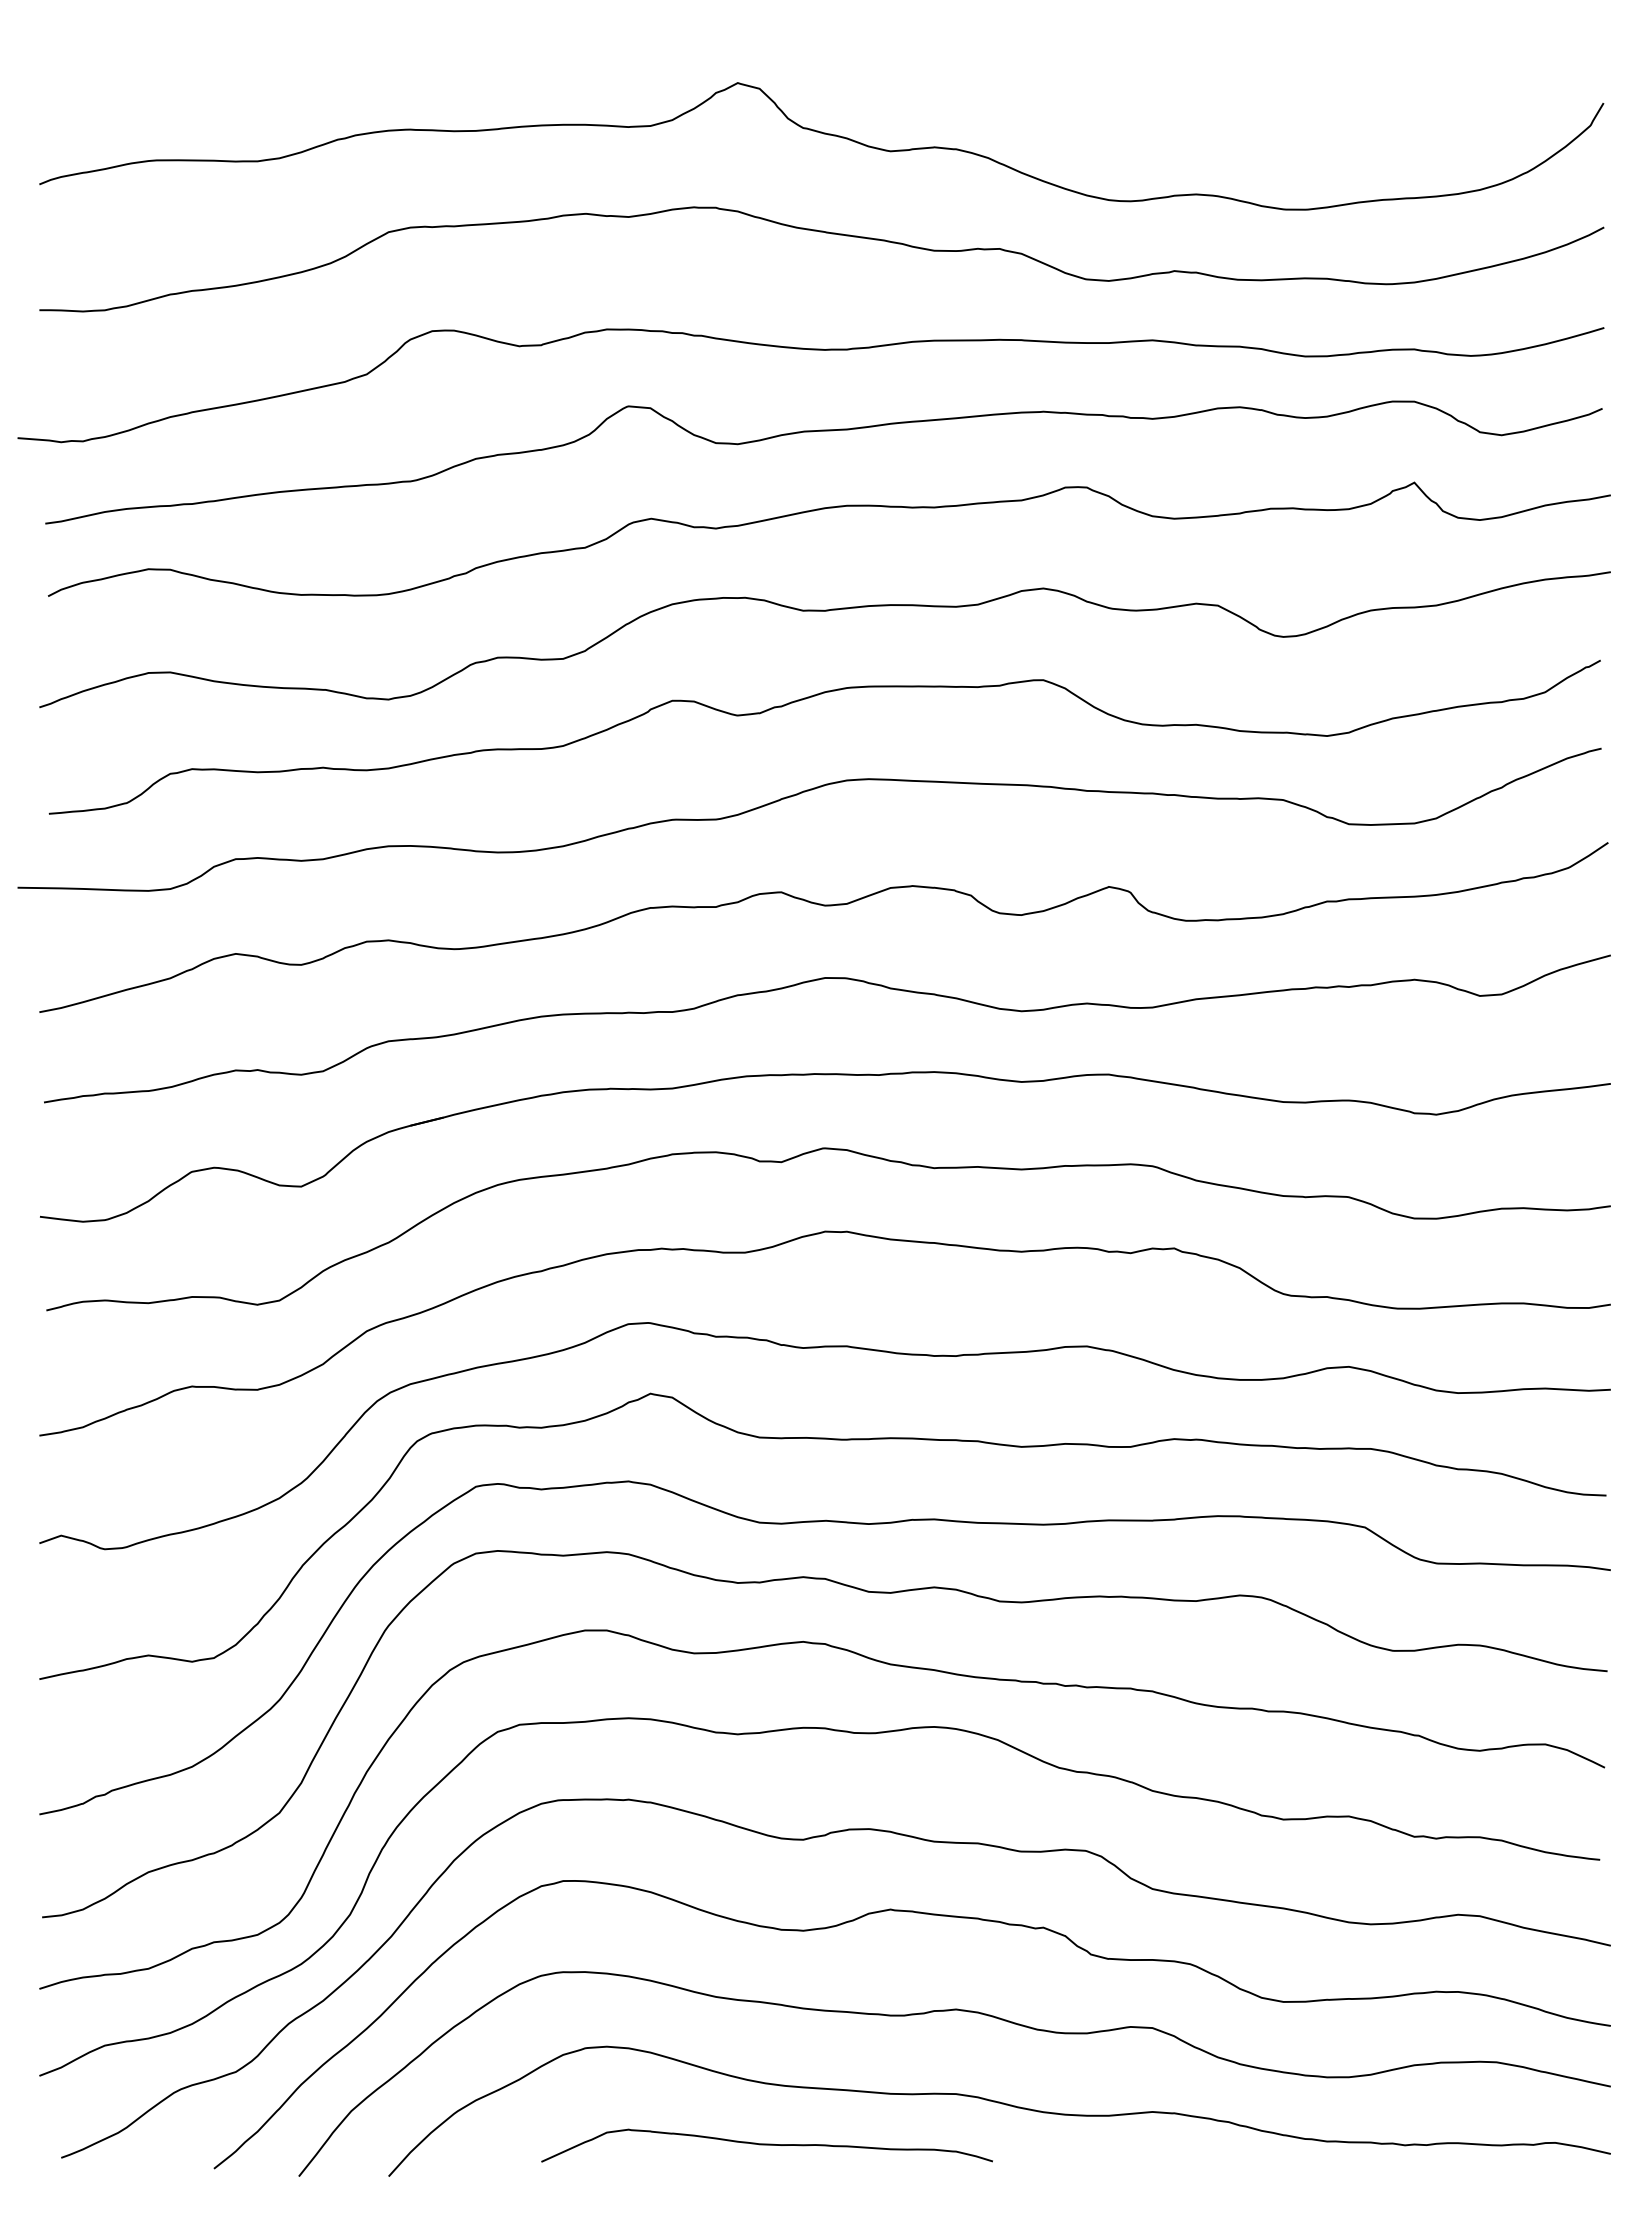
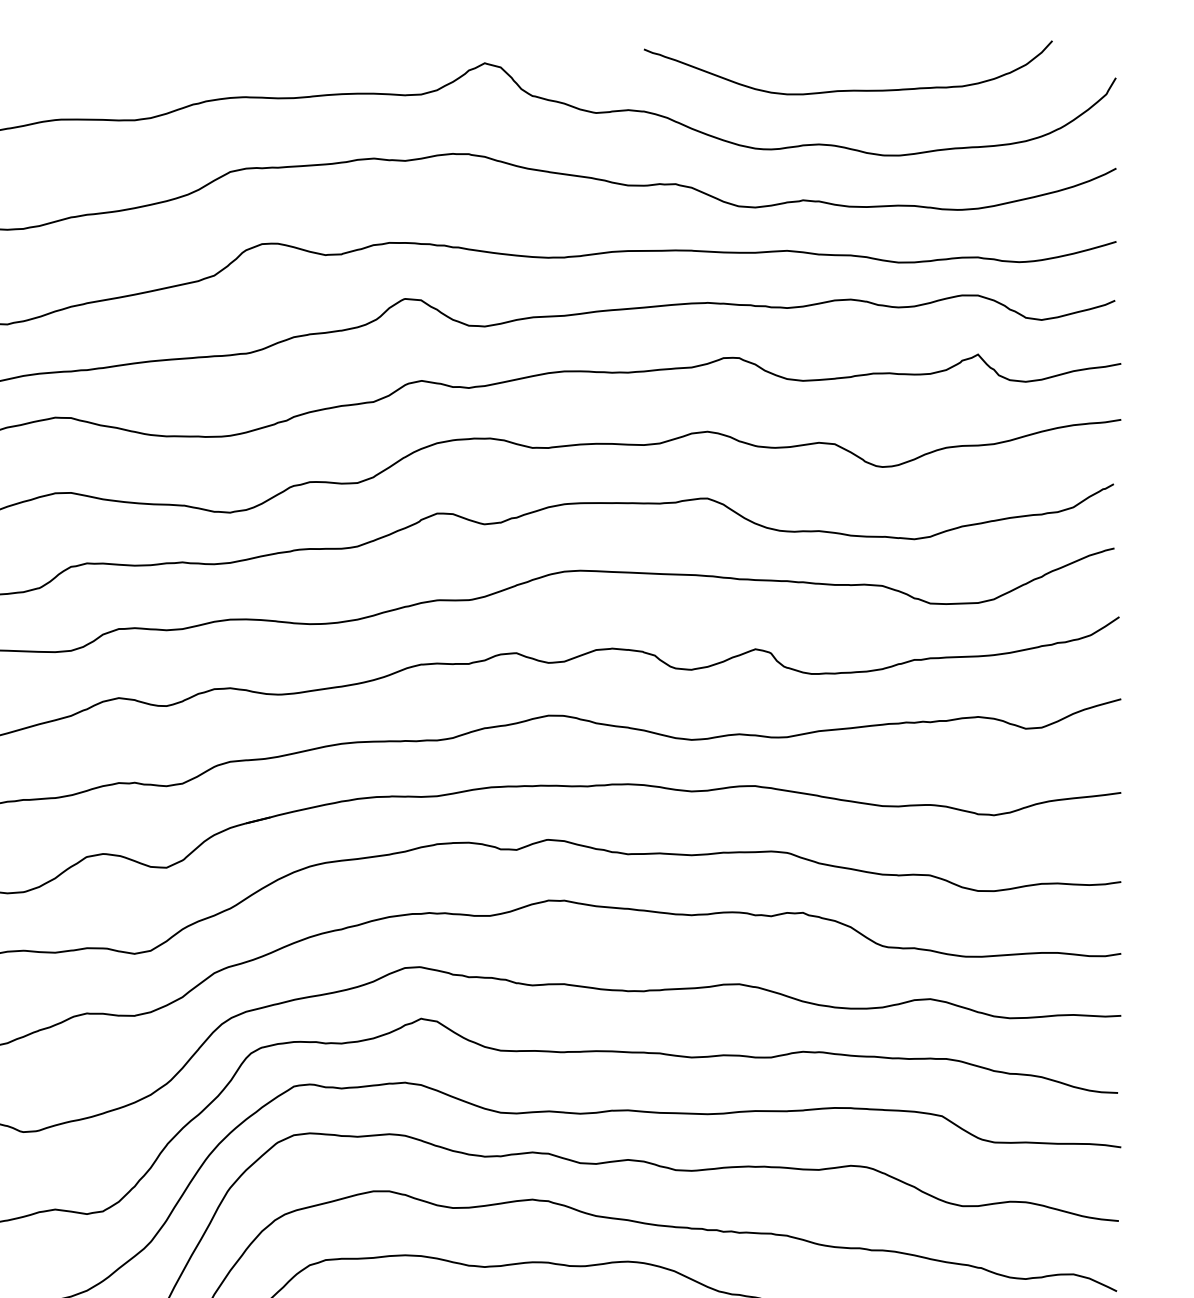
curve: (1238, 119) -> (849, 89), added

